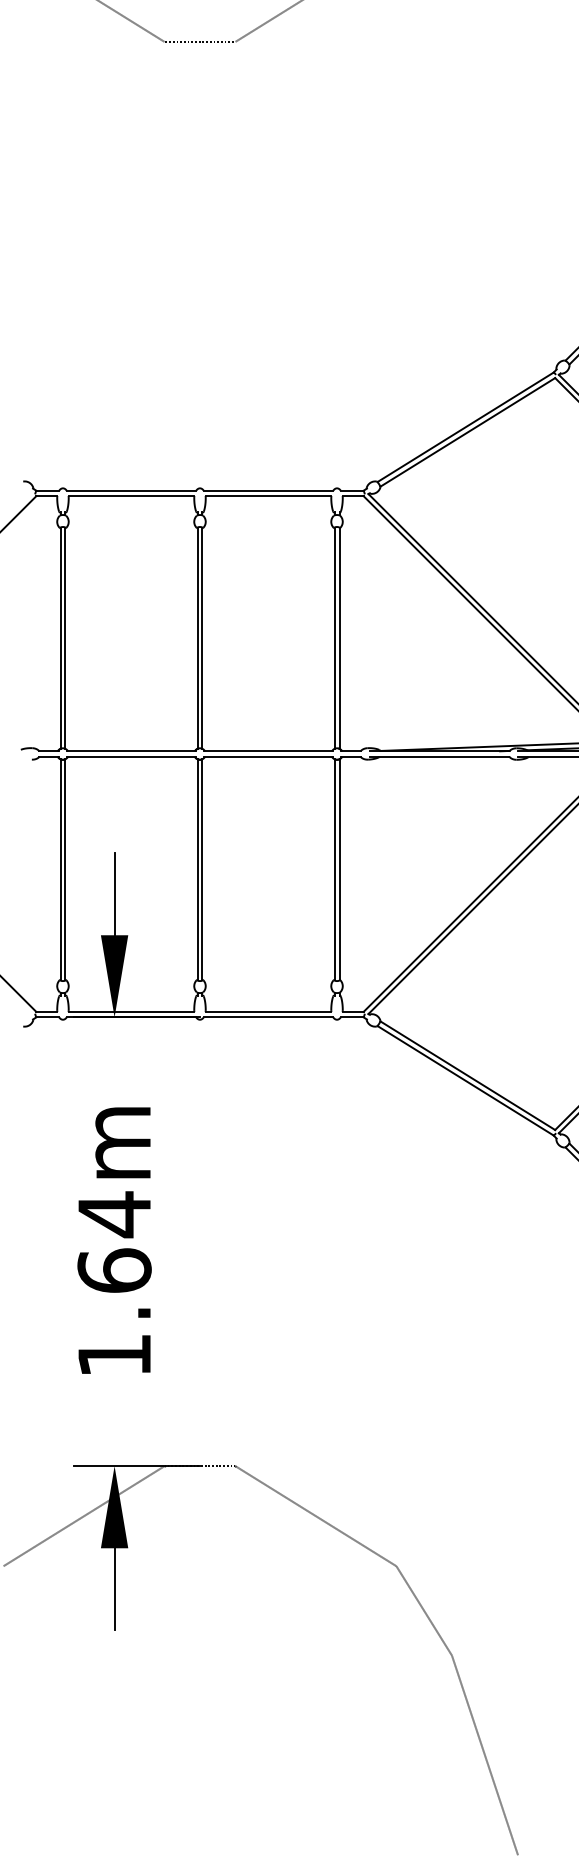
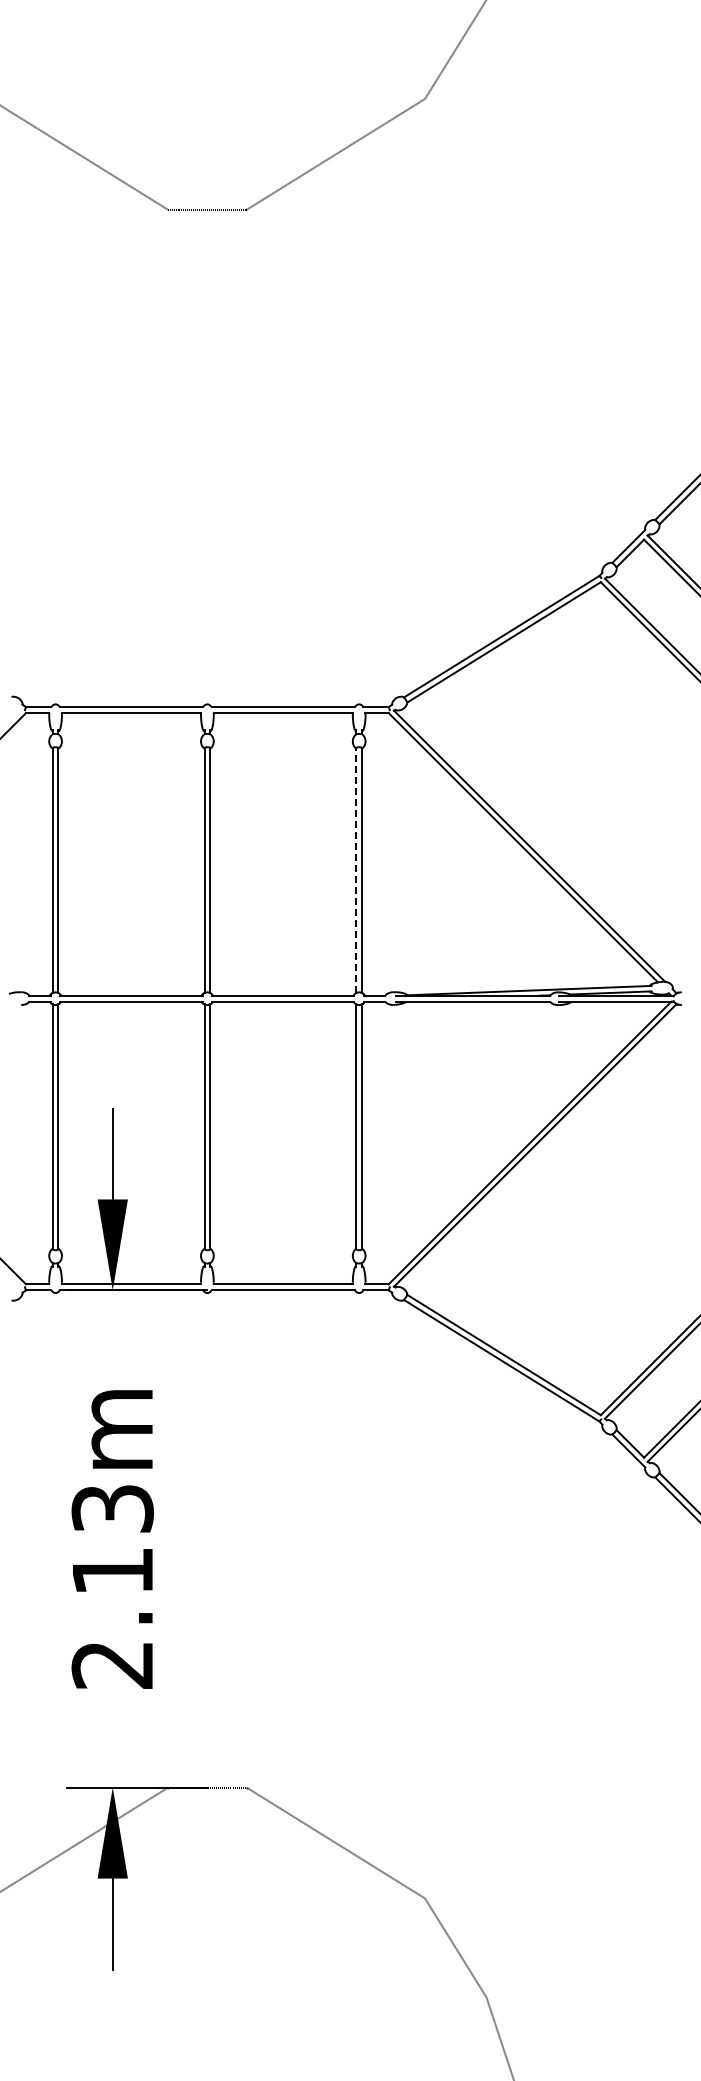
line: (334, 638) -> (356, 870), solid -> dashed
text: (114, 1283) -> (112, 1585), 1.64m -> 2.13m

